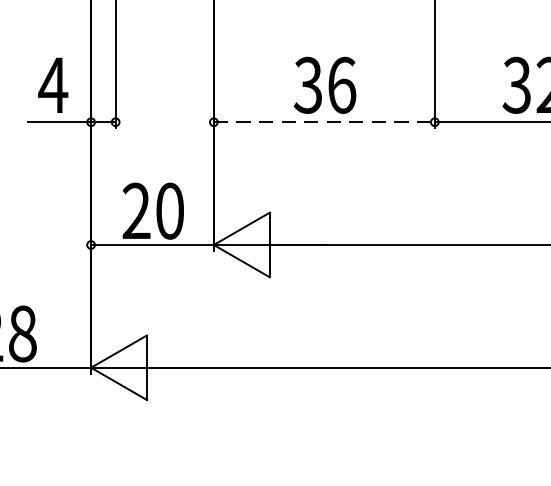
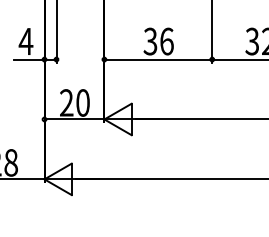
line: (324, 122) -> (158, 59), dashed -> solid

